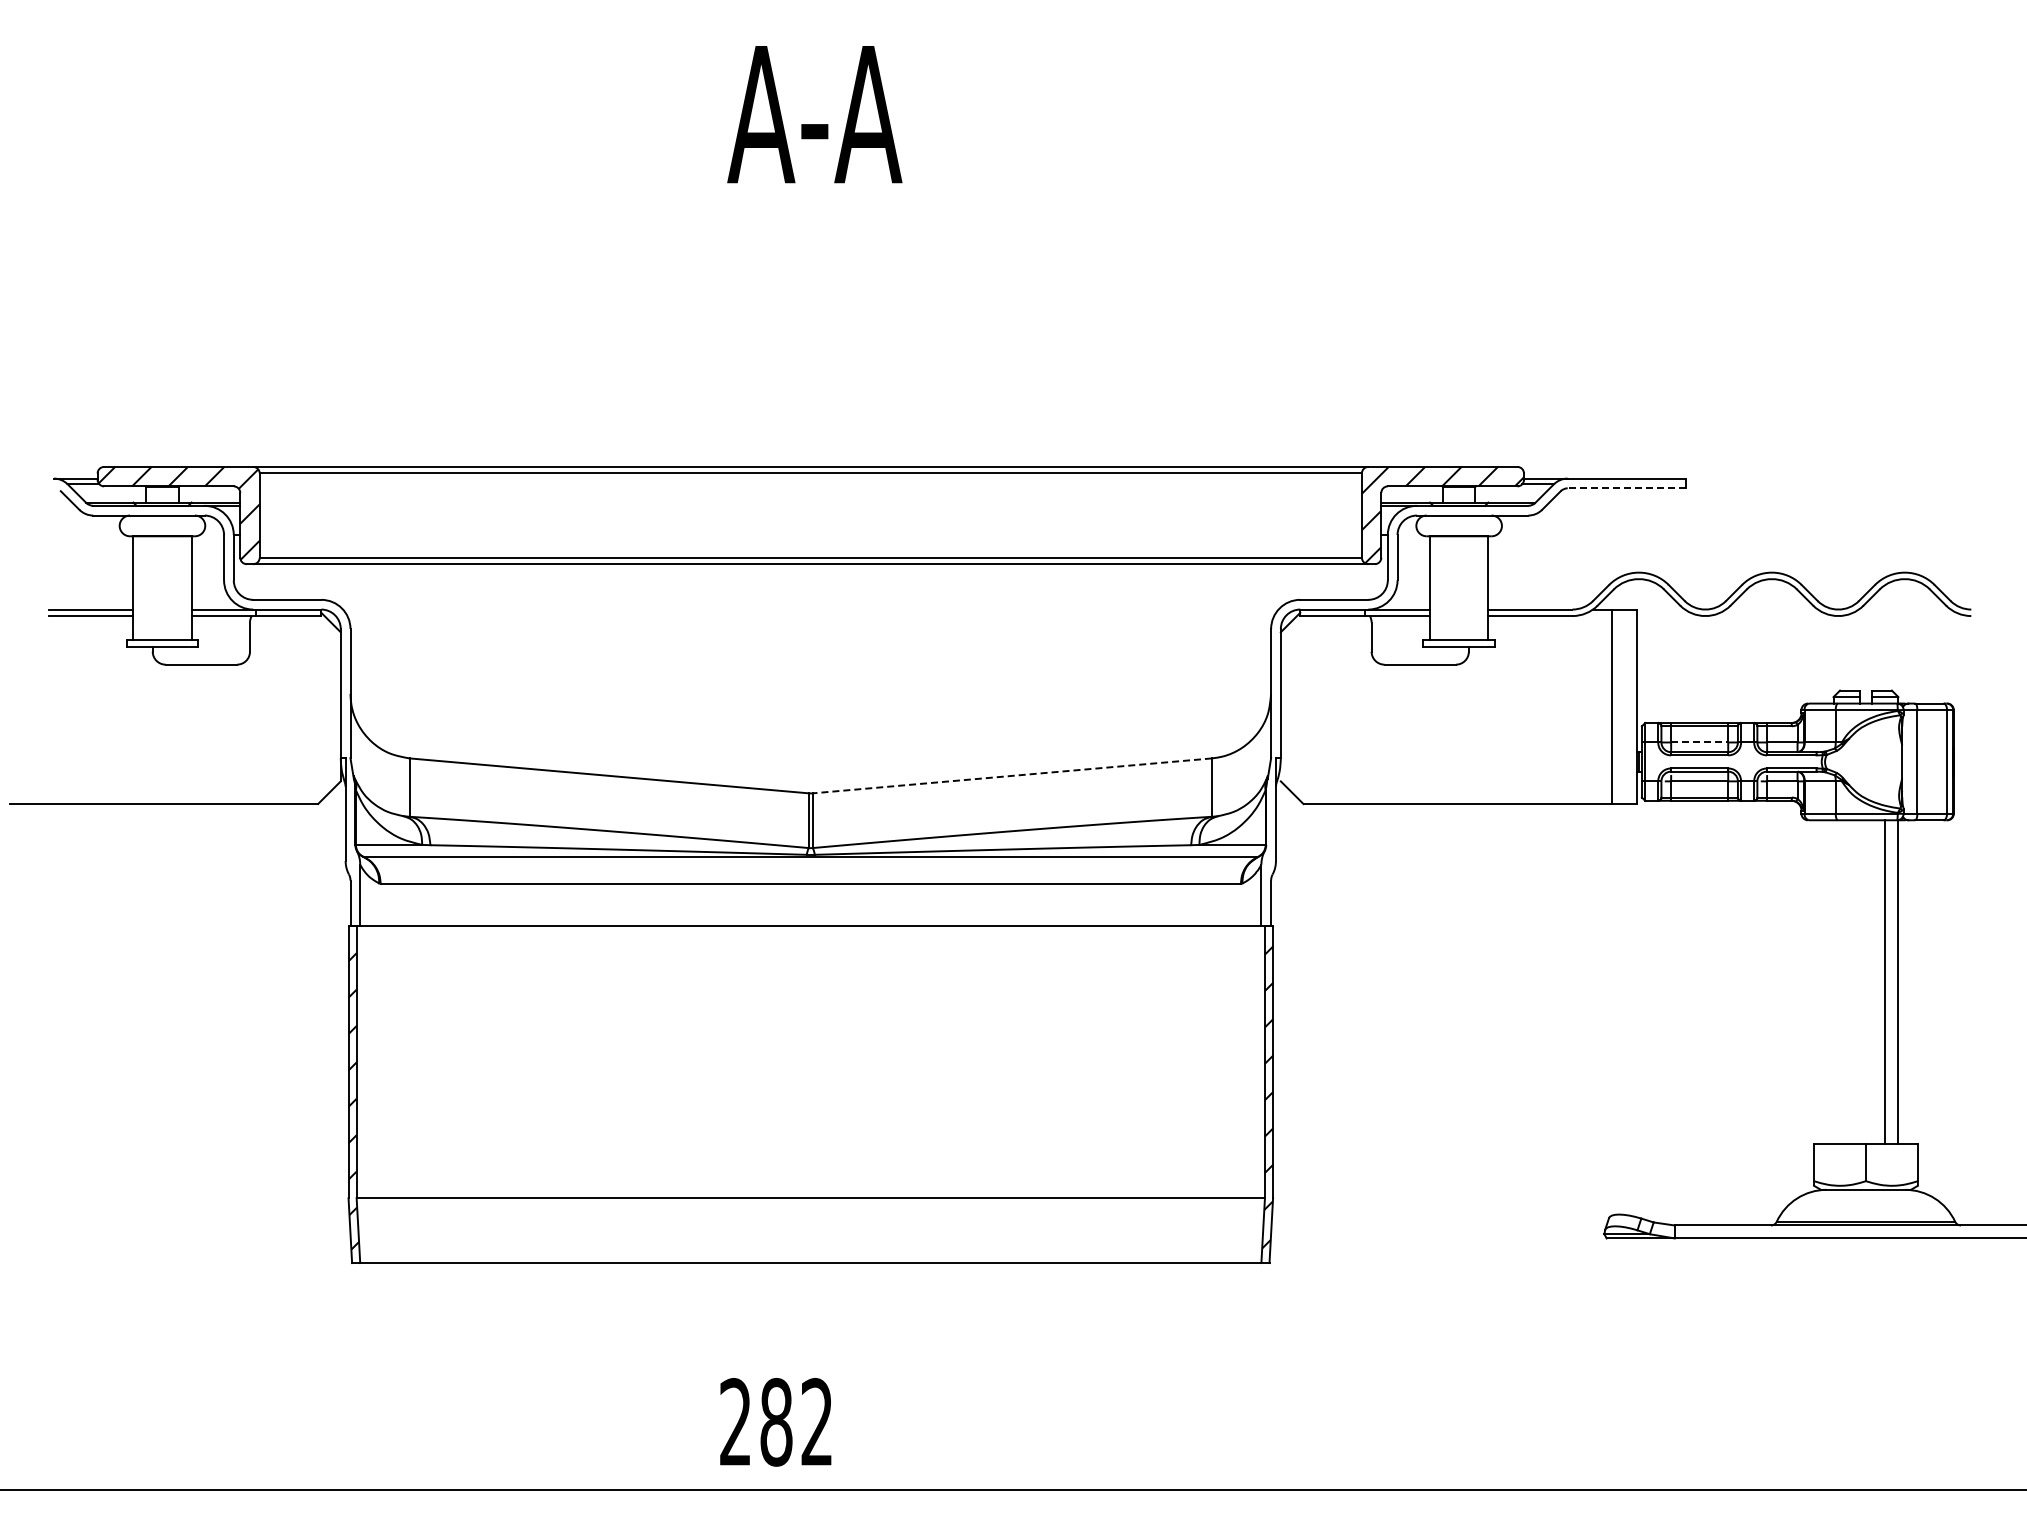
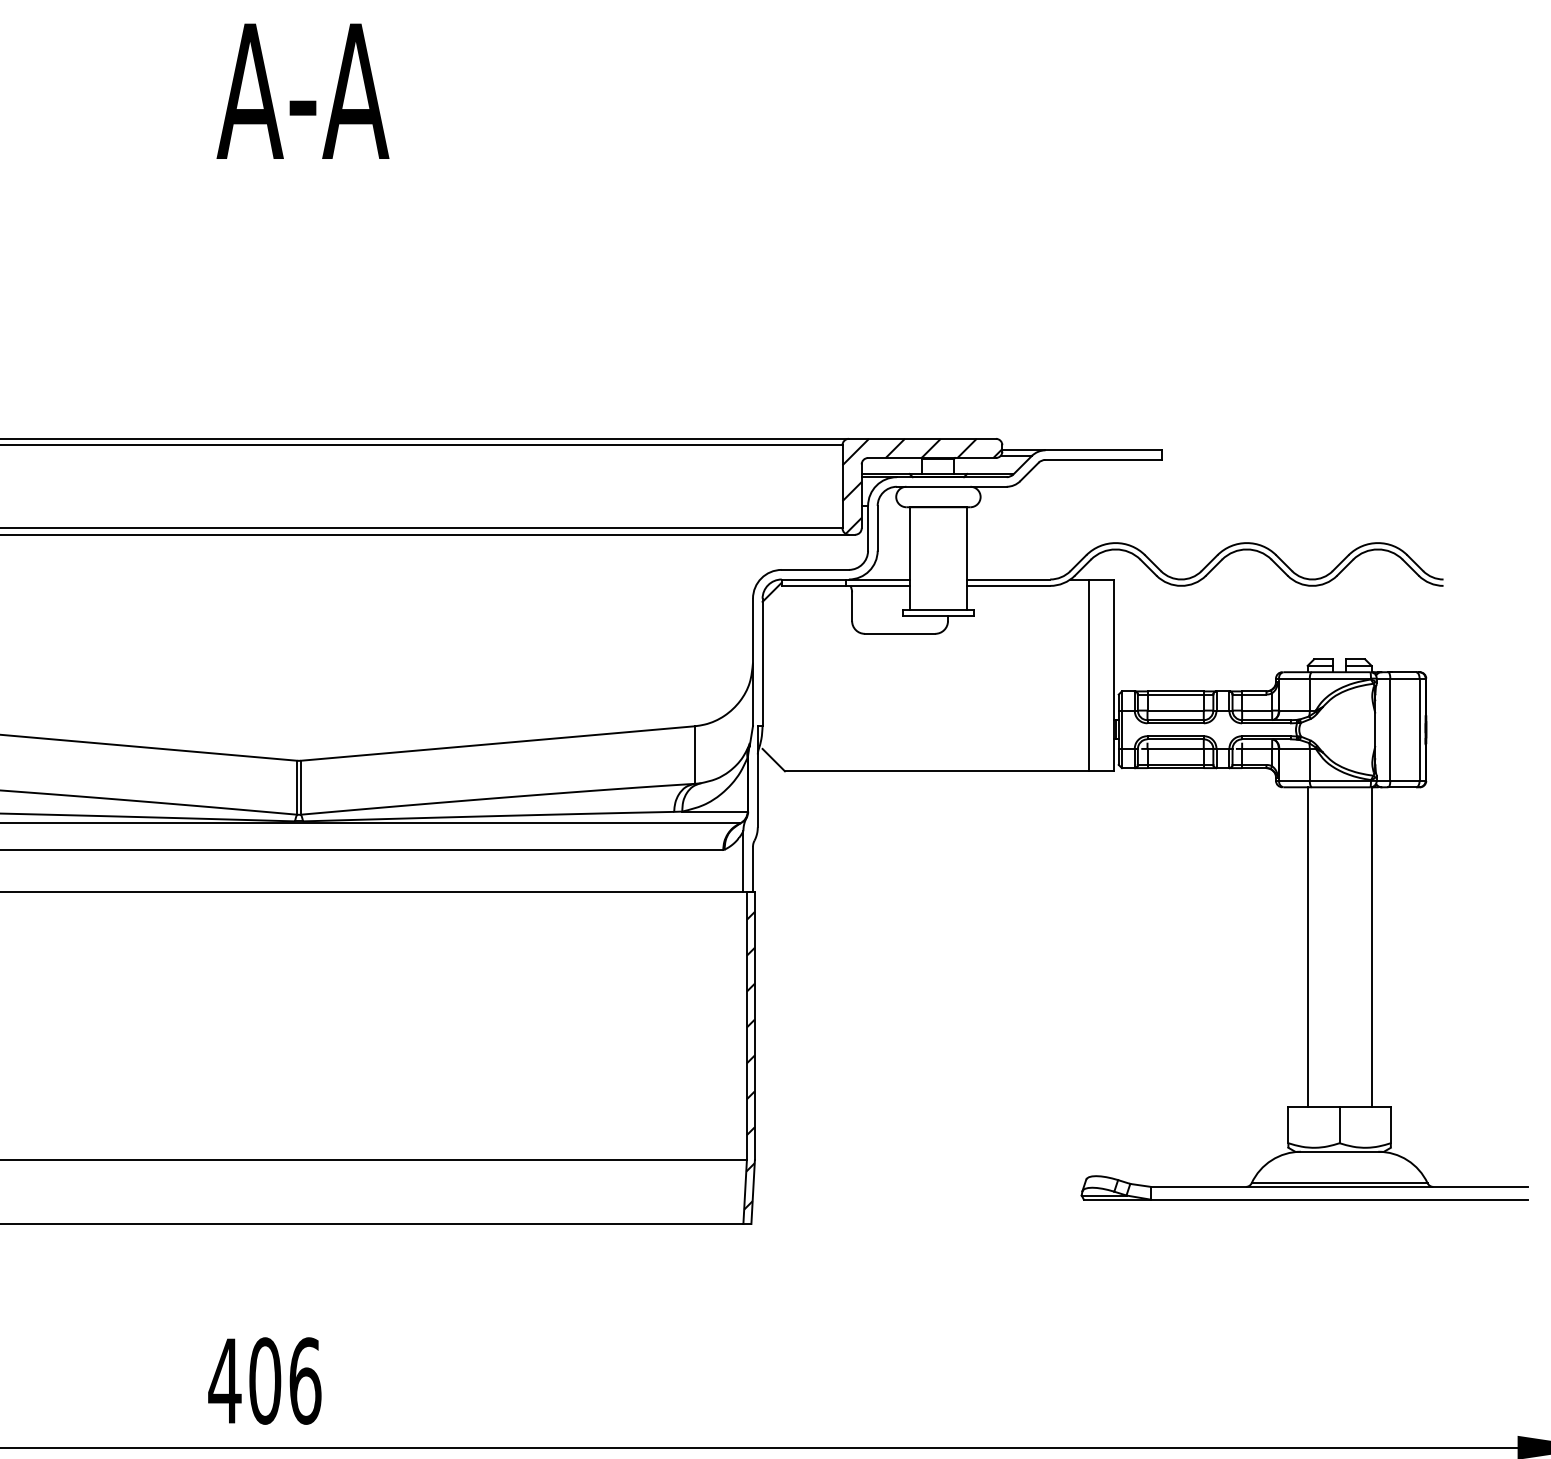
line: (1626, 488) -> (1103, 460), dashed -> solid
line: (1699, 742) -> (1175, 710), dashed -> solid
line: (1011, 775) -> (496, 743), dashed -> solid
line: (1884, 982) -> (1307, 947), moved
text: (775, 1422) -> (264, 1381), 282 -> 406

